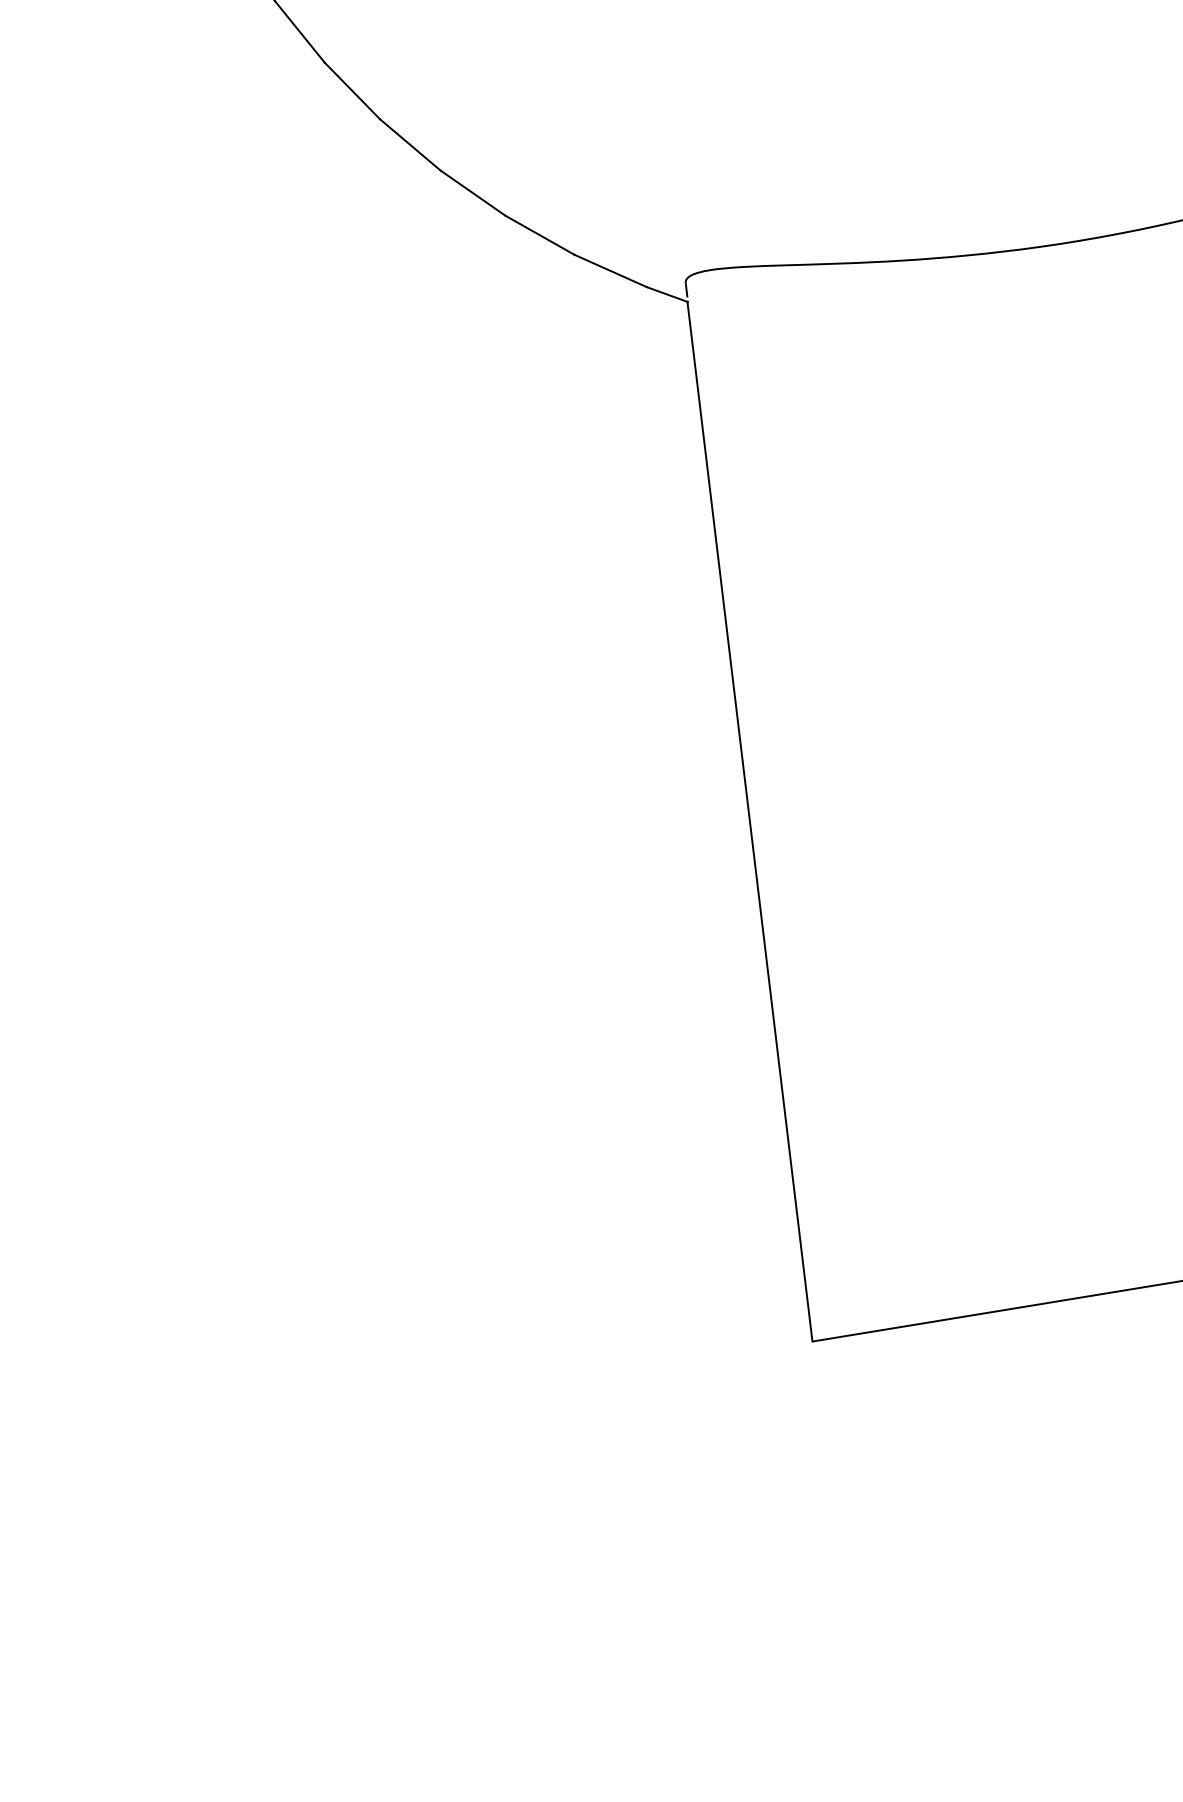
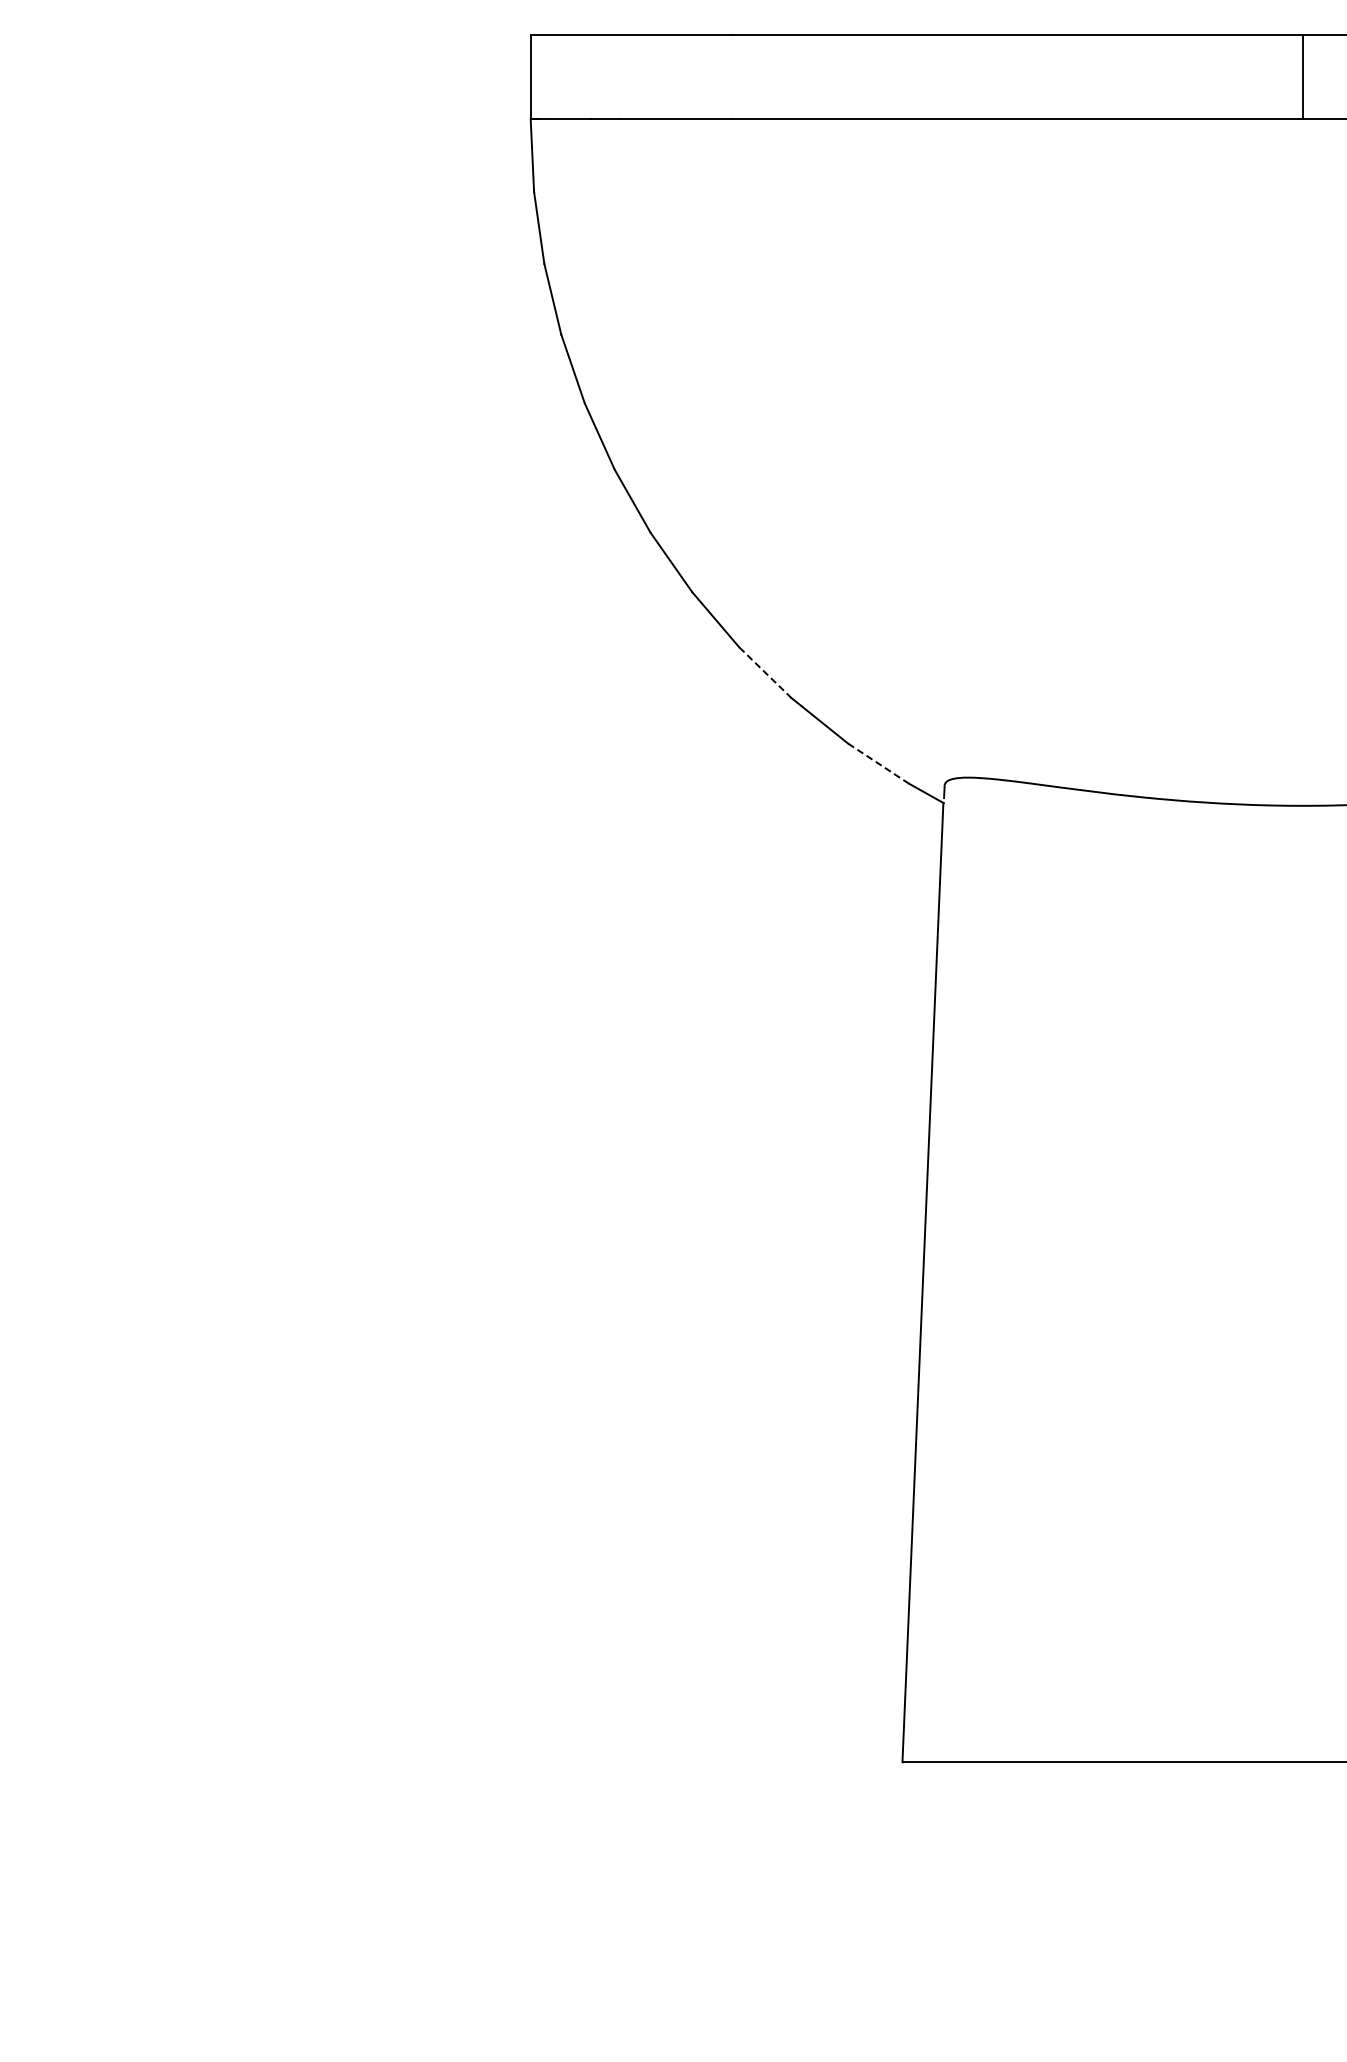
line: (473, 193) -> (765, 673), solid -> dashed
line: (610, 270) -> (878, 763), solid -> dashed

